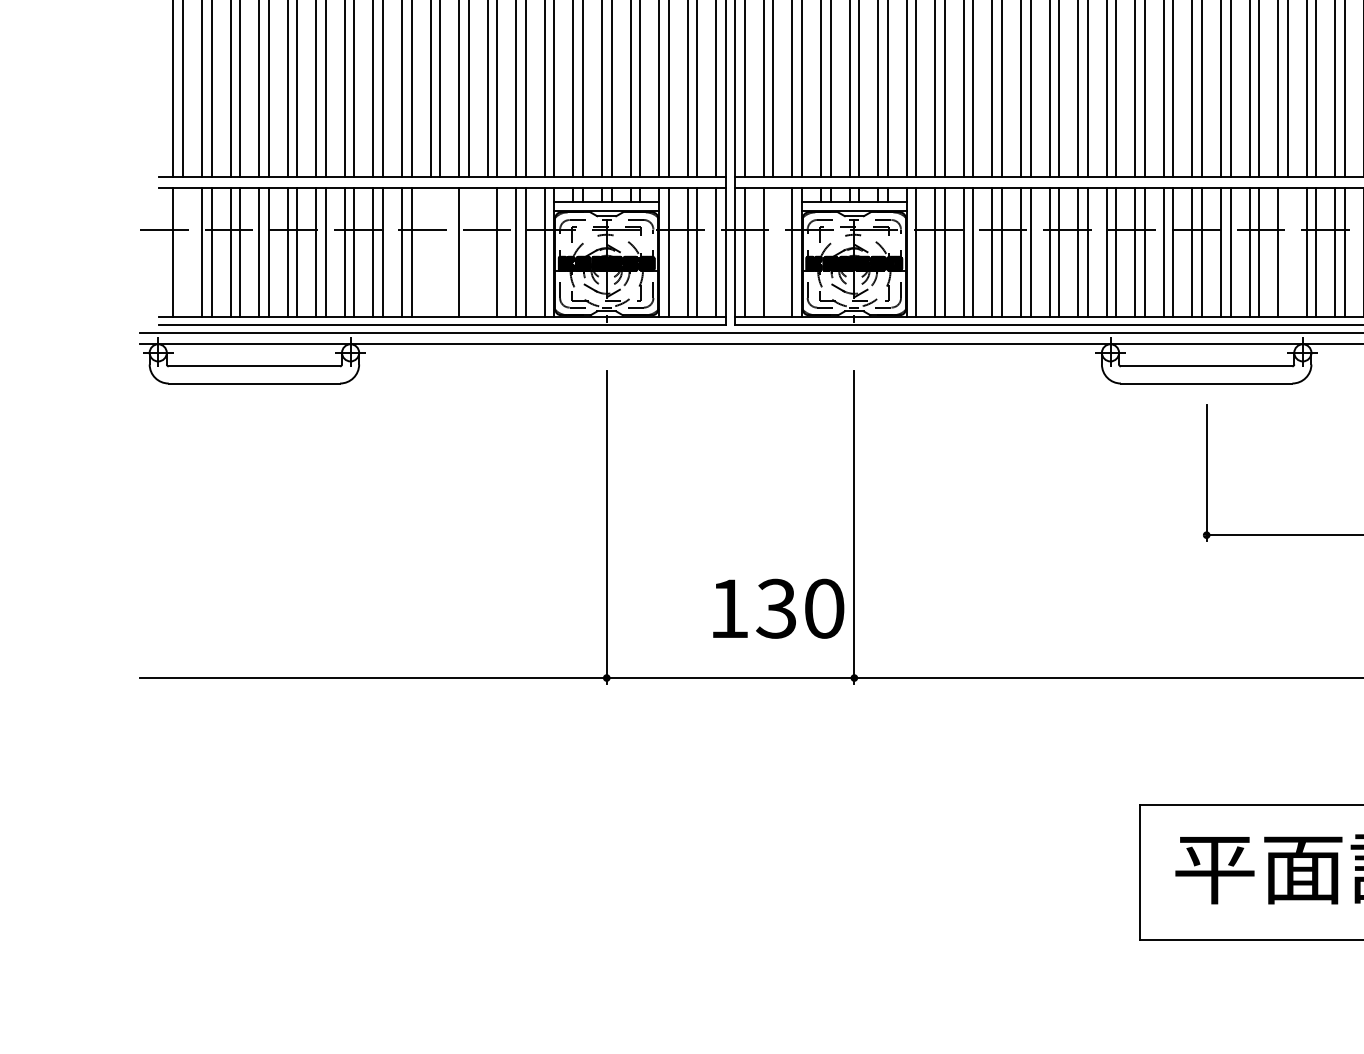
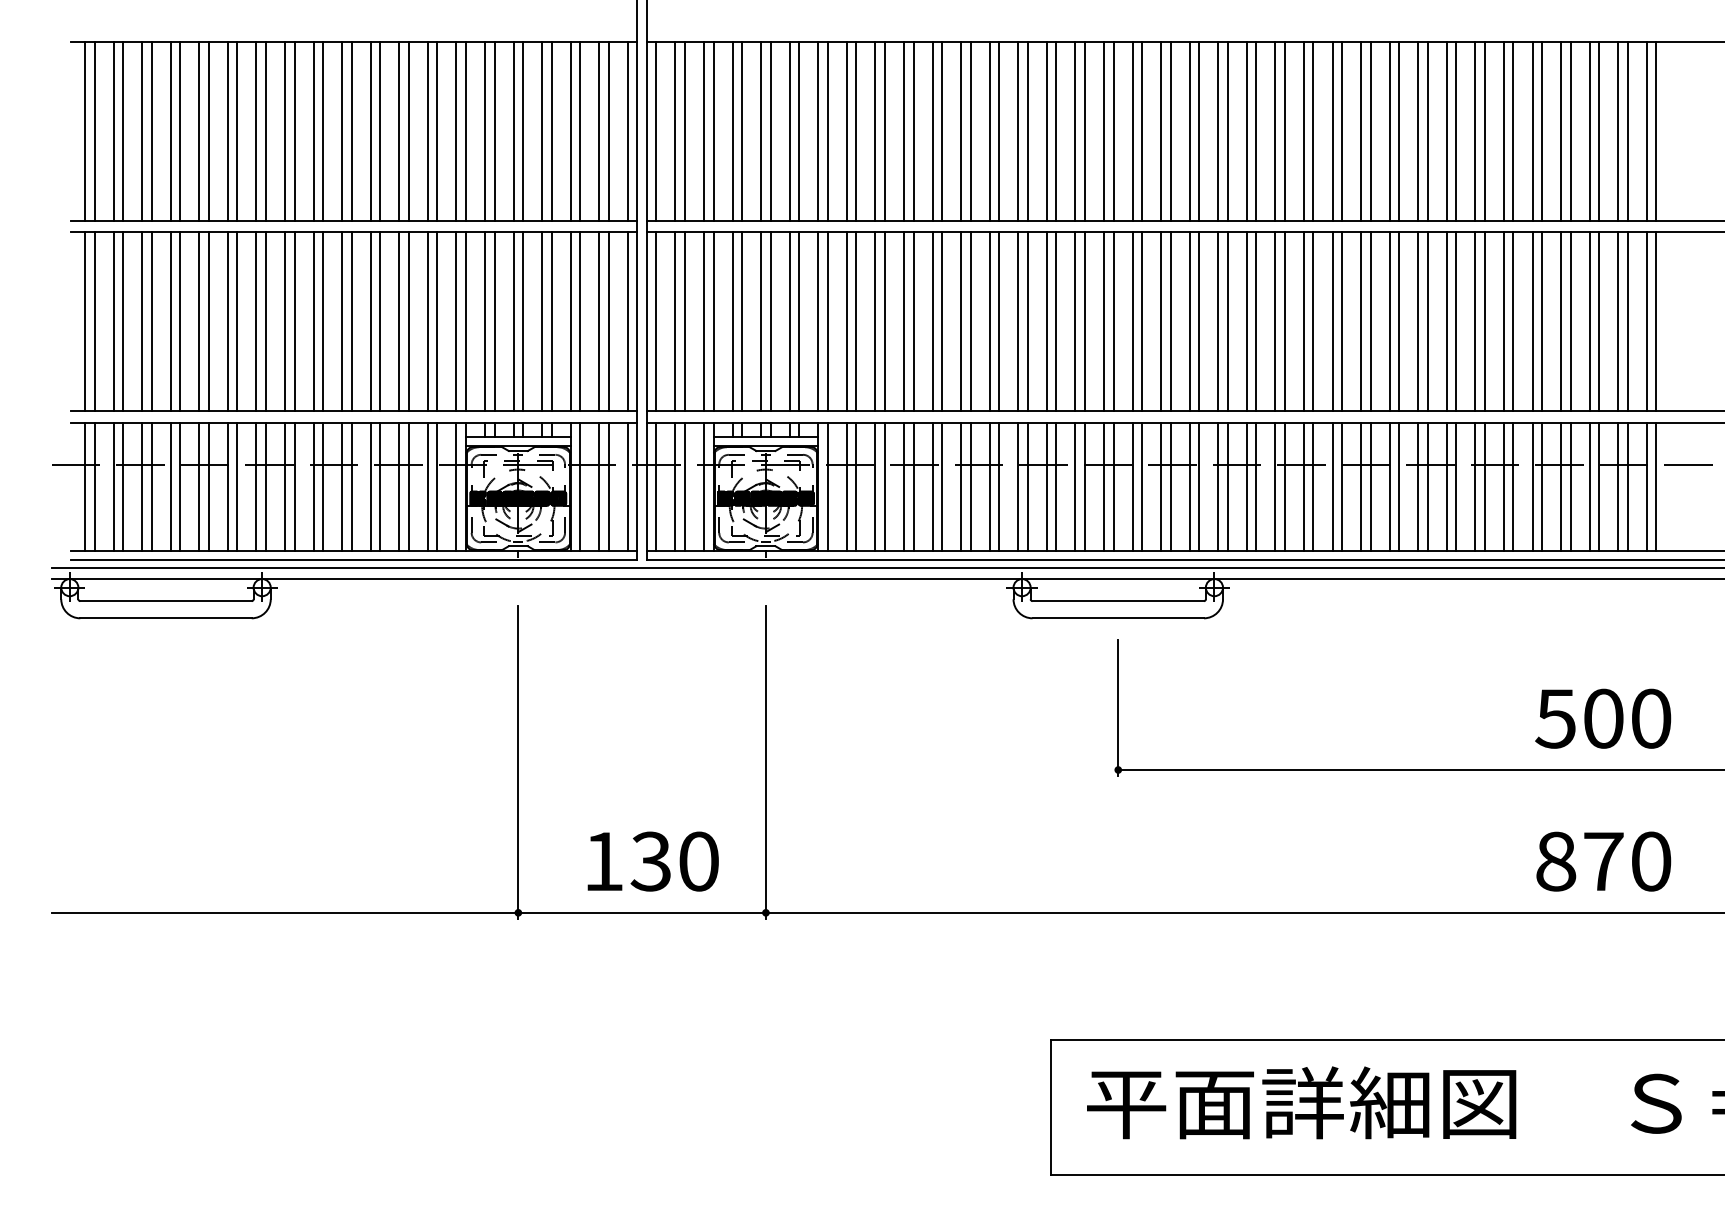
line: (182, 251) -> (94, 486), added
line: (430, 251) -> (342, 486), added
line: (439, 251) -> (351, 486), added
line: (468, 251) -> (380, 486), added
line: (487, 251) -> (399, 486), added
line: (773, 251) -> (685, 486), added
line: (1287, 251) -> (1199, 486), added
text: (777, 608) -> (652, 861), moved

